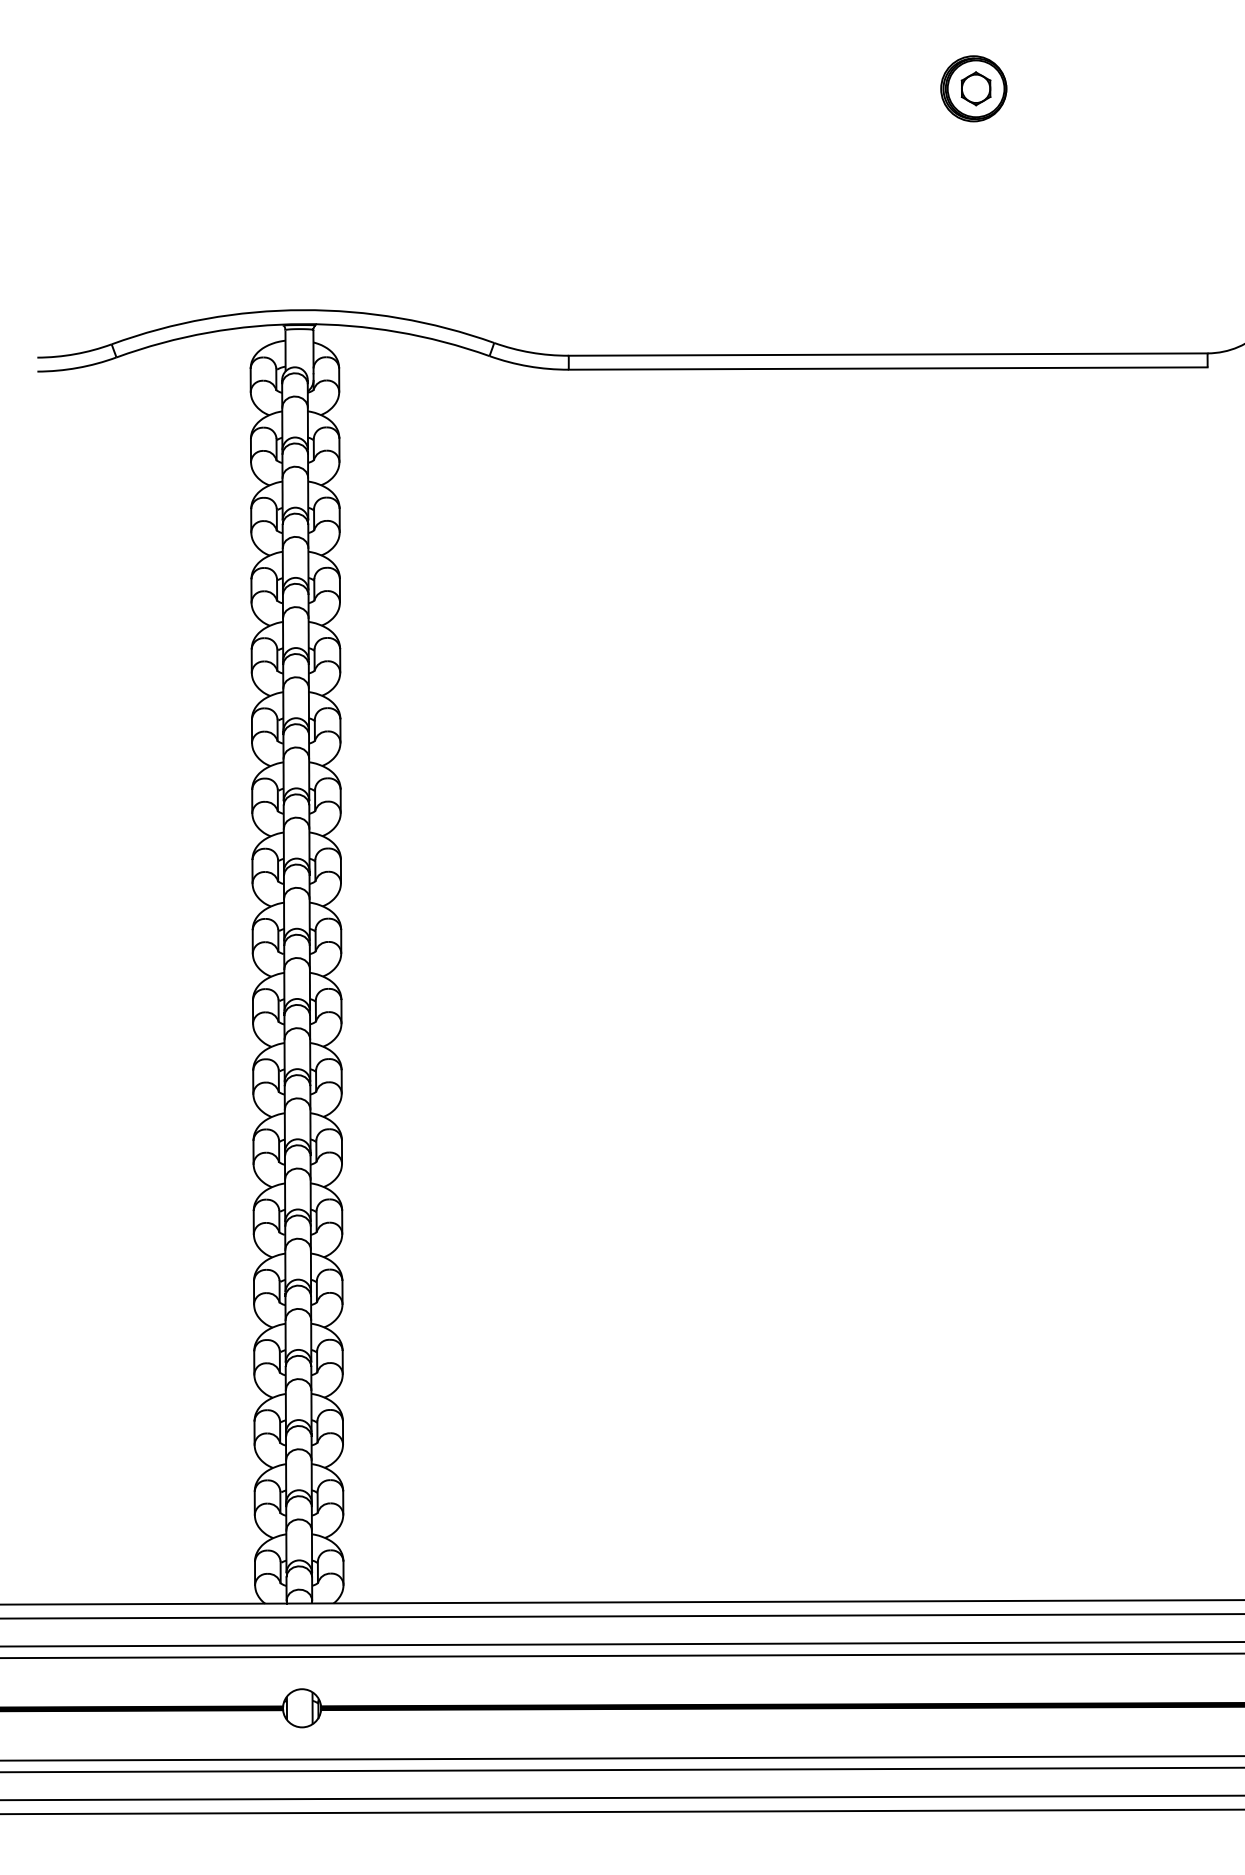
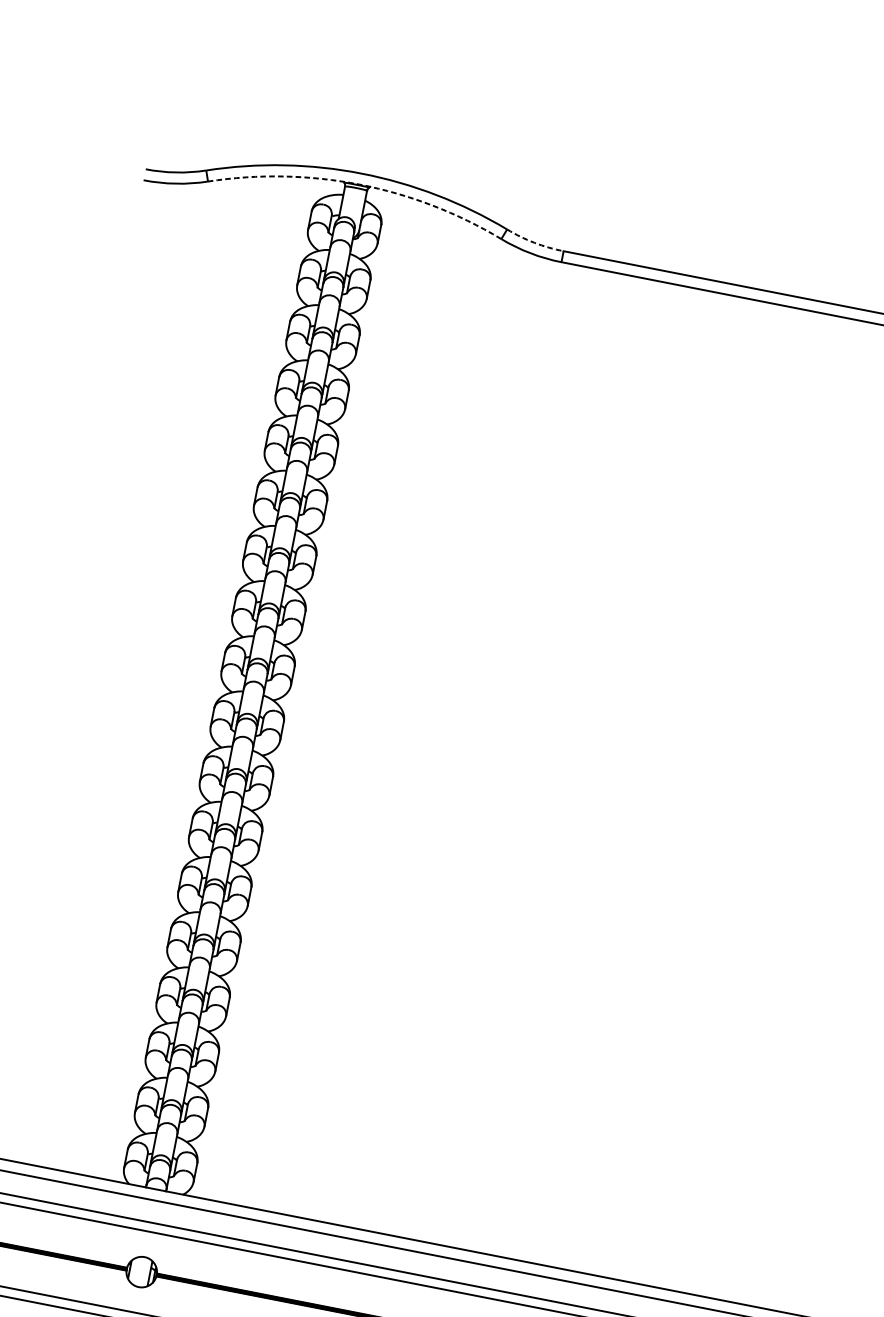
arc: (302, 324) -> (359, 184), solid -> dashed
arc: (530, 352) -> (534, 242), solid -> dashed

